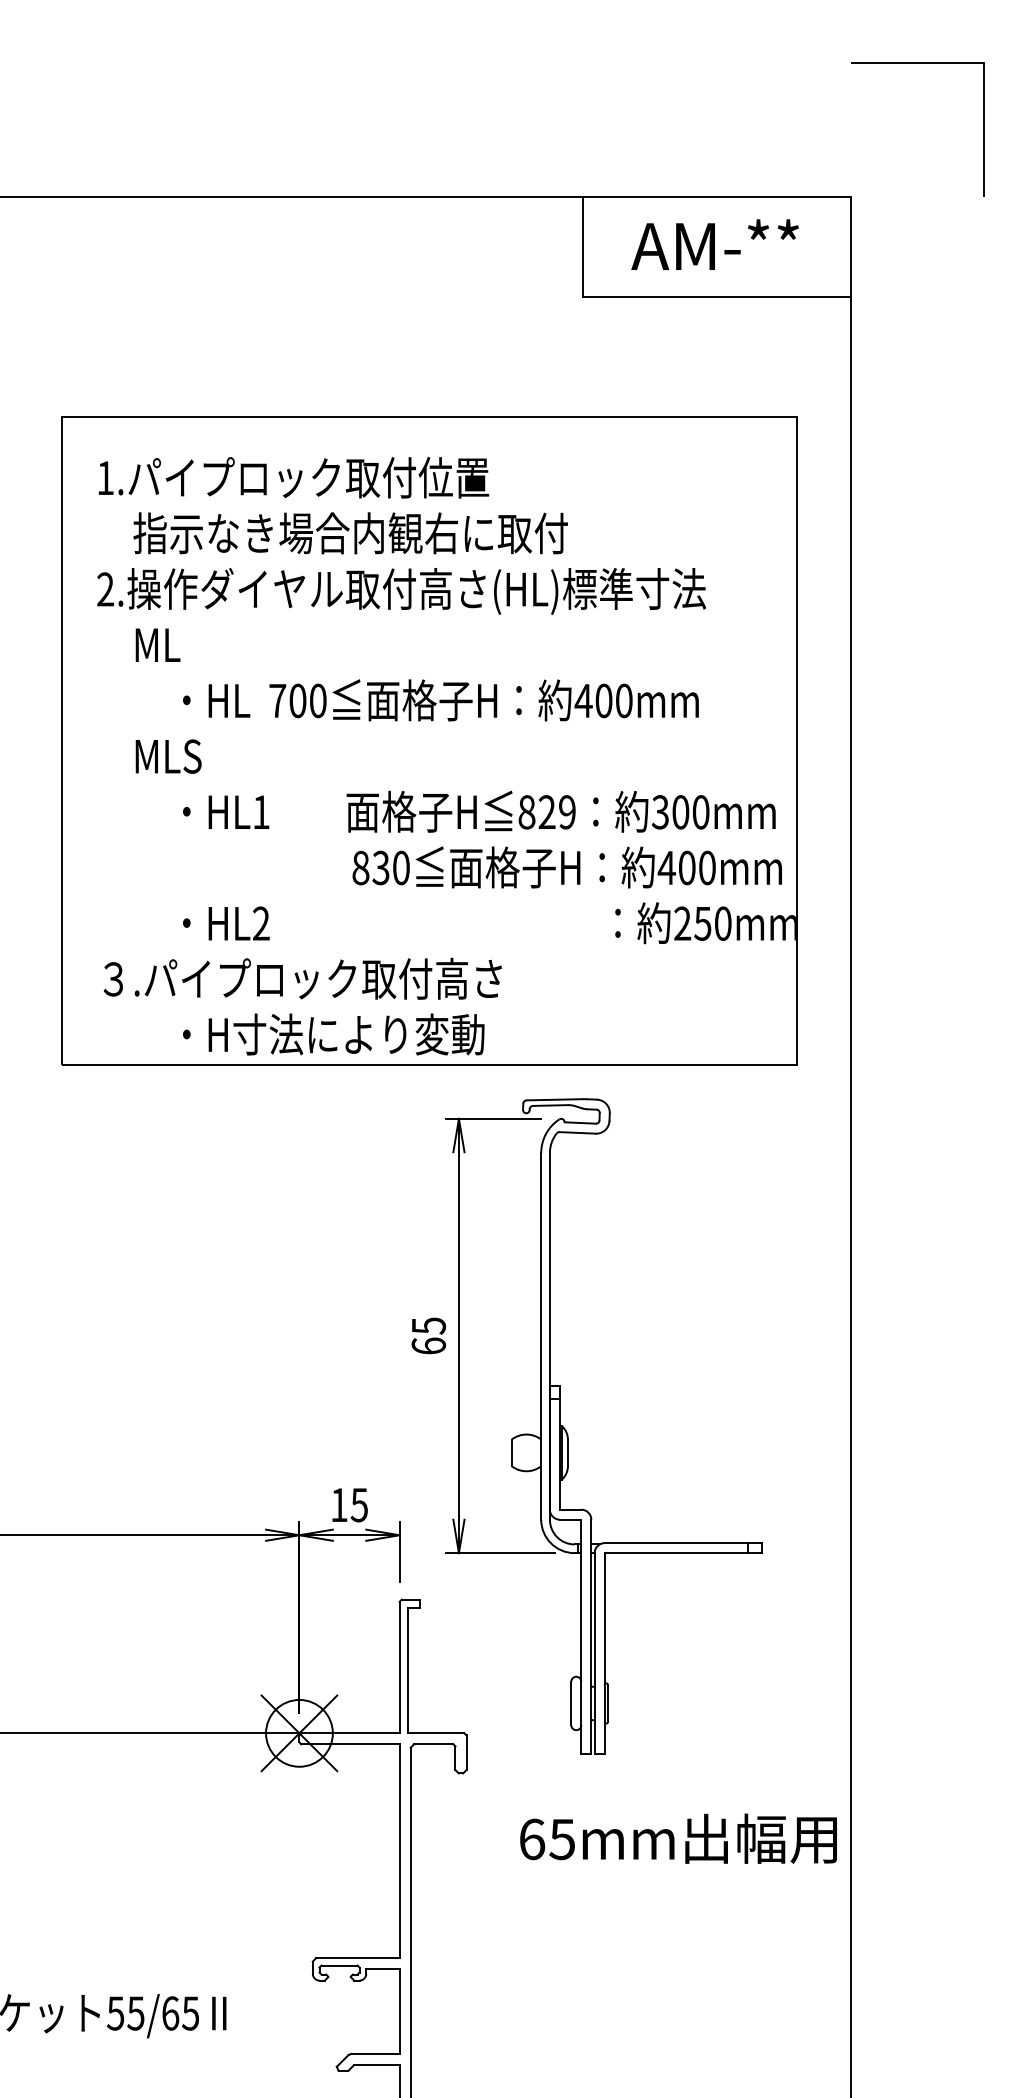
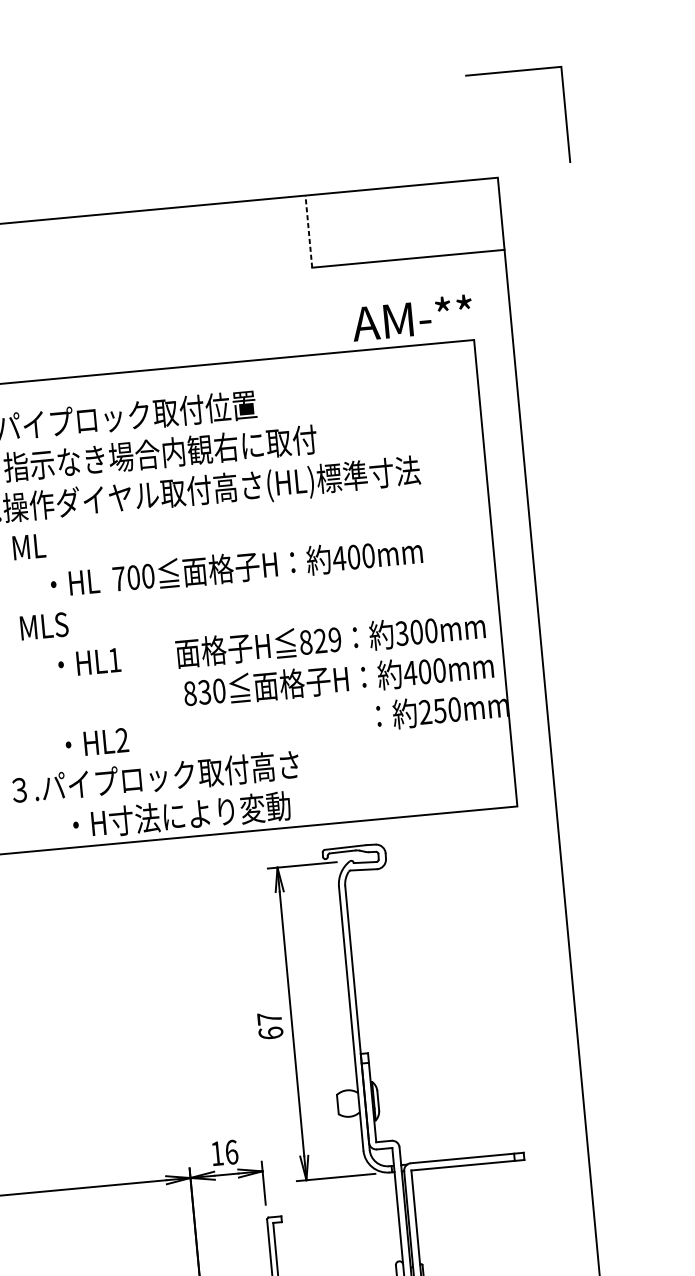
line: (917, 63) -> (513, 71), moved
text: (714, 244) -> (412, 317), moved
line: (583, 246) -> (308, 231), solid -> dashed
text: (429, 1325) -> (270, 1018), 65 -> 67
text: (359, 1504) -> (231, 1151), 15 -> 16

